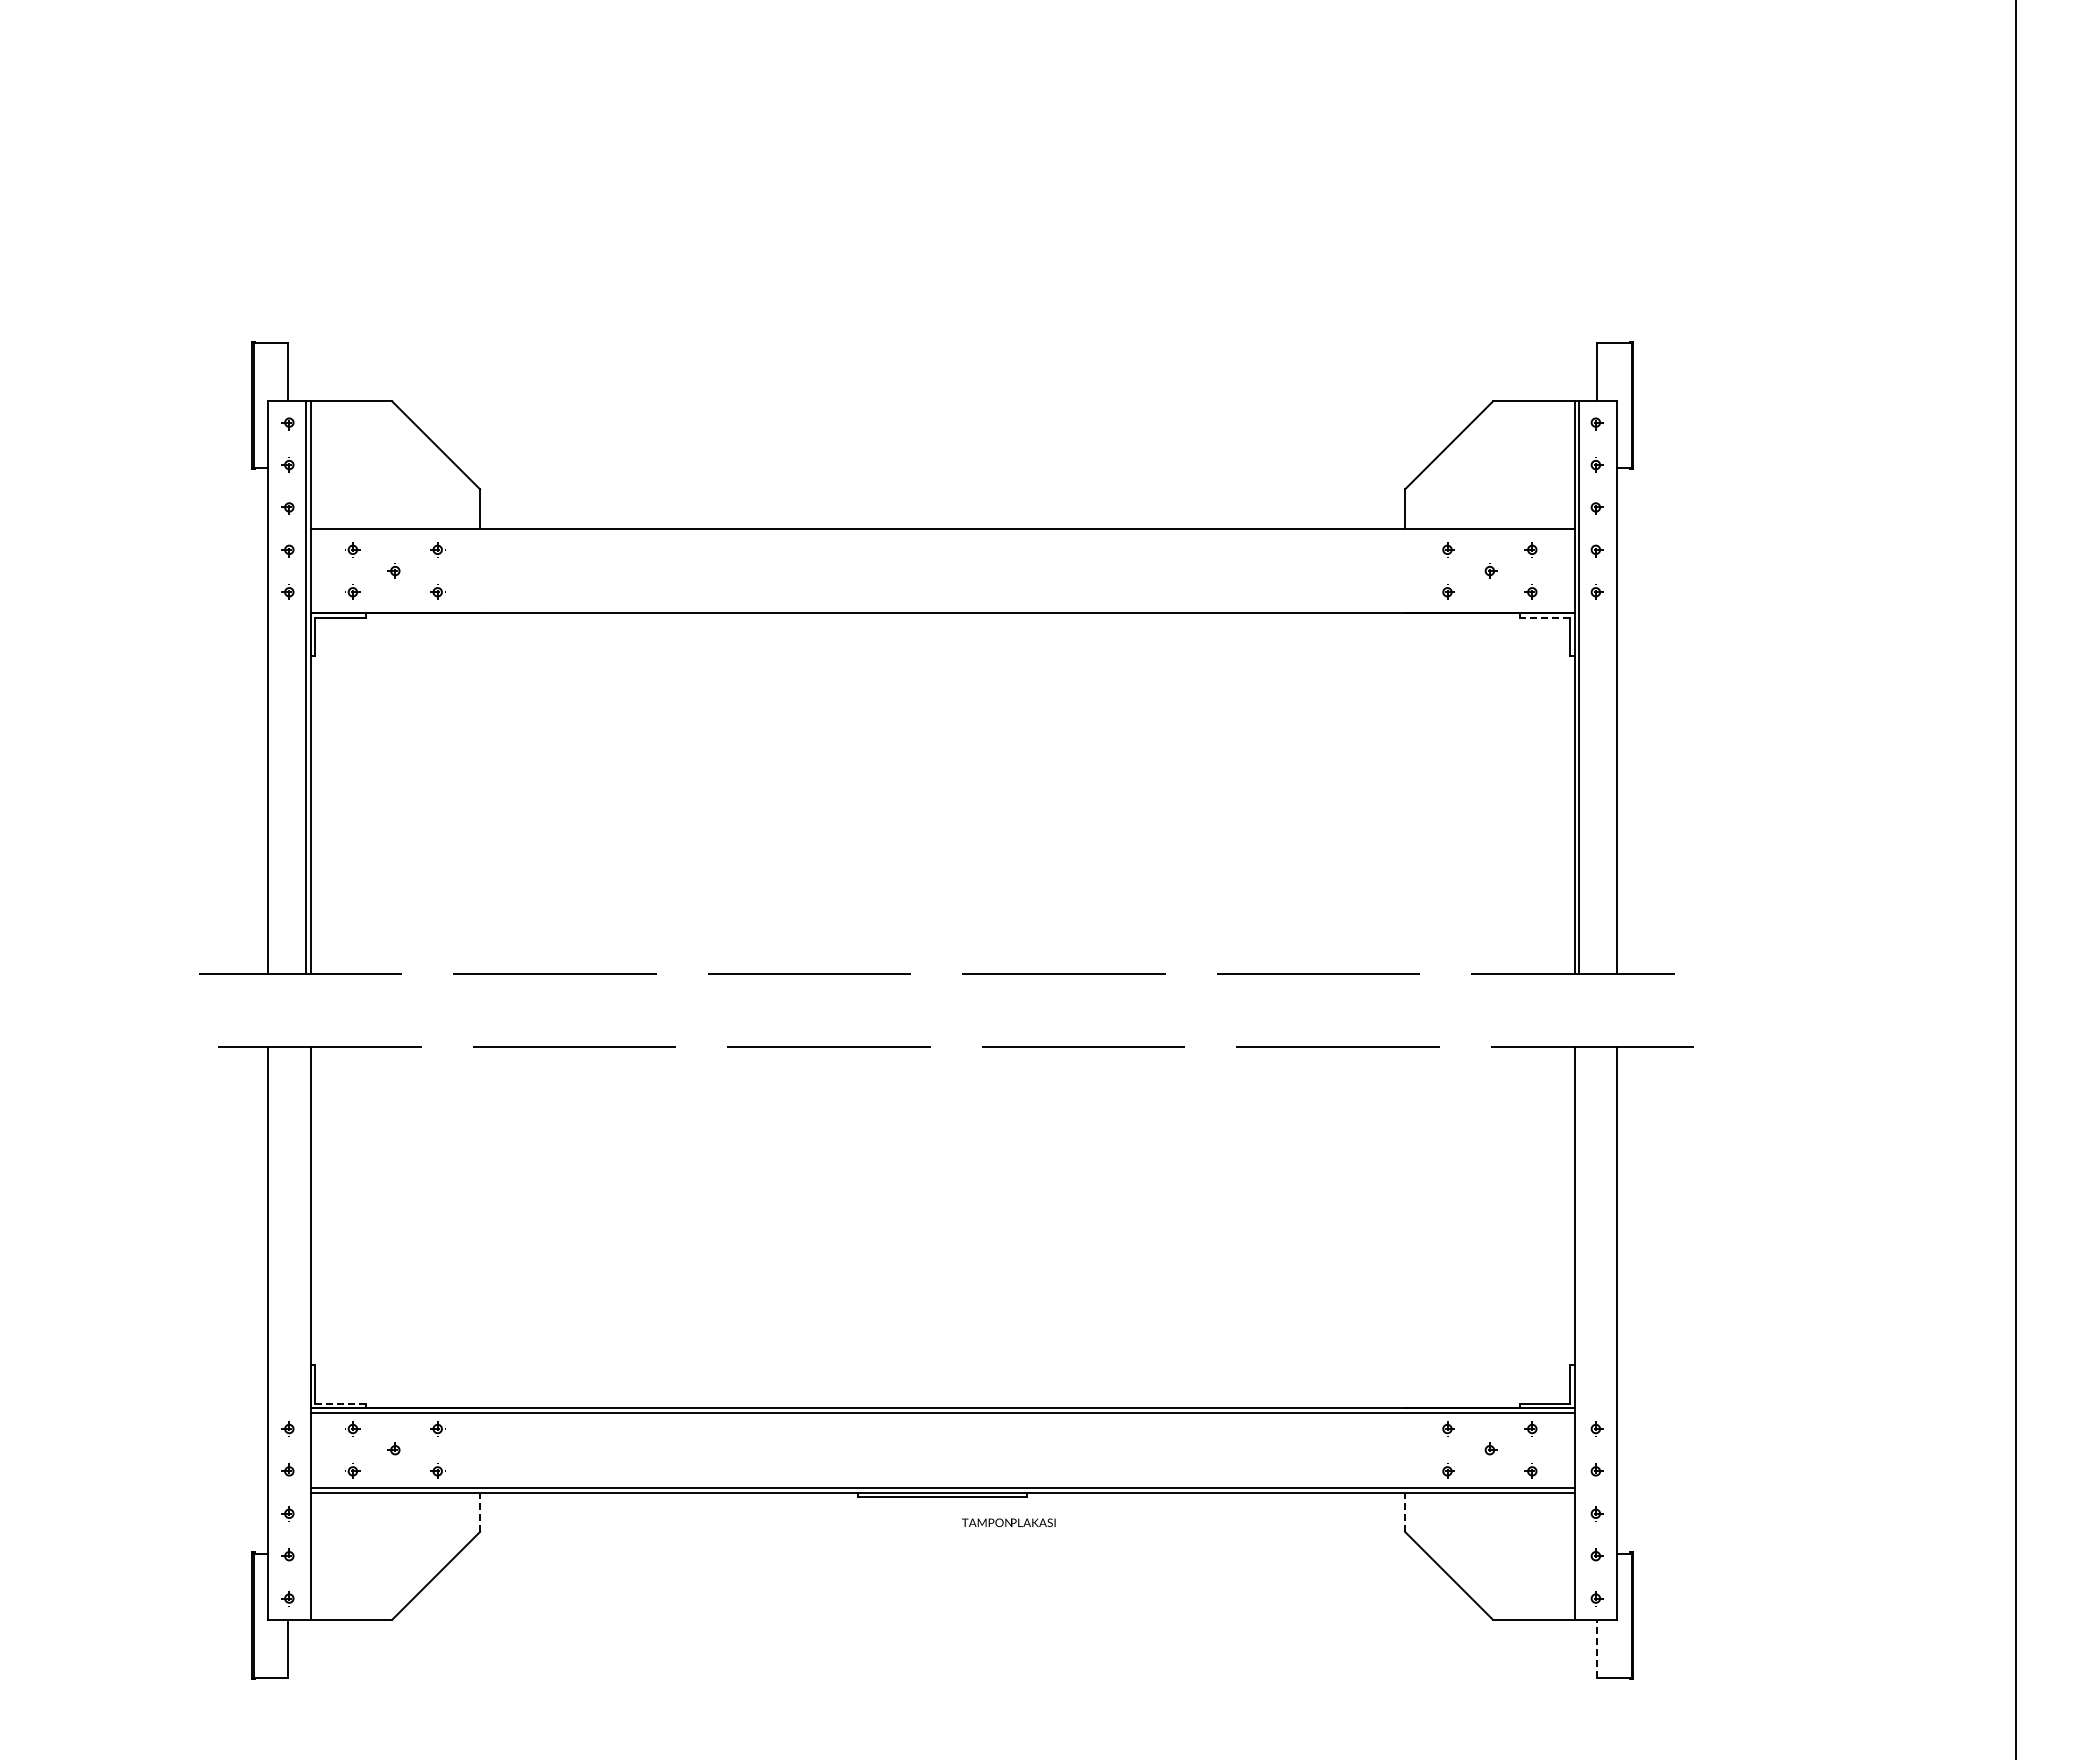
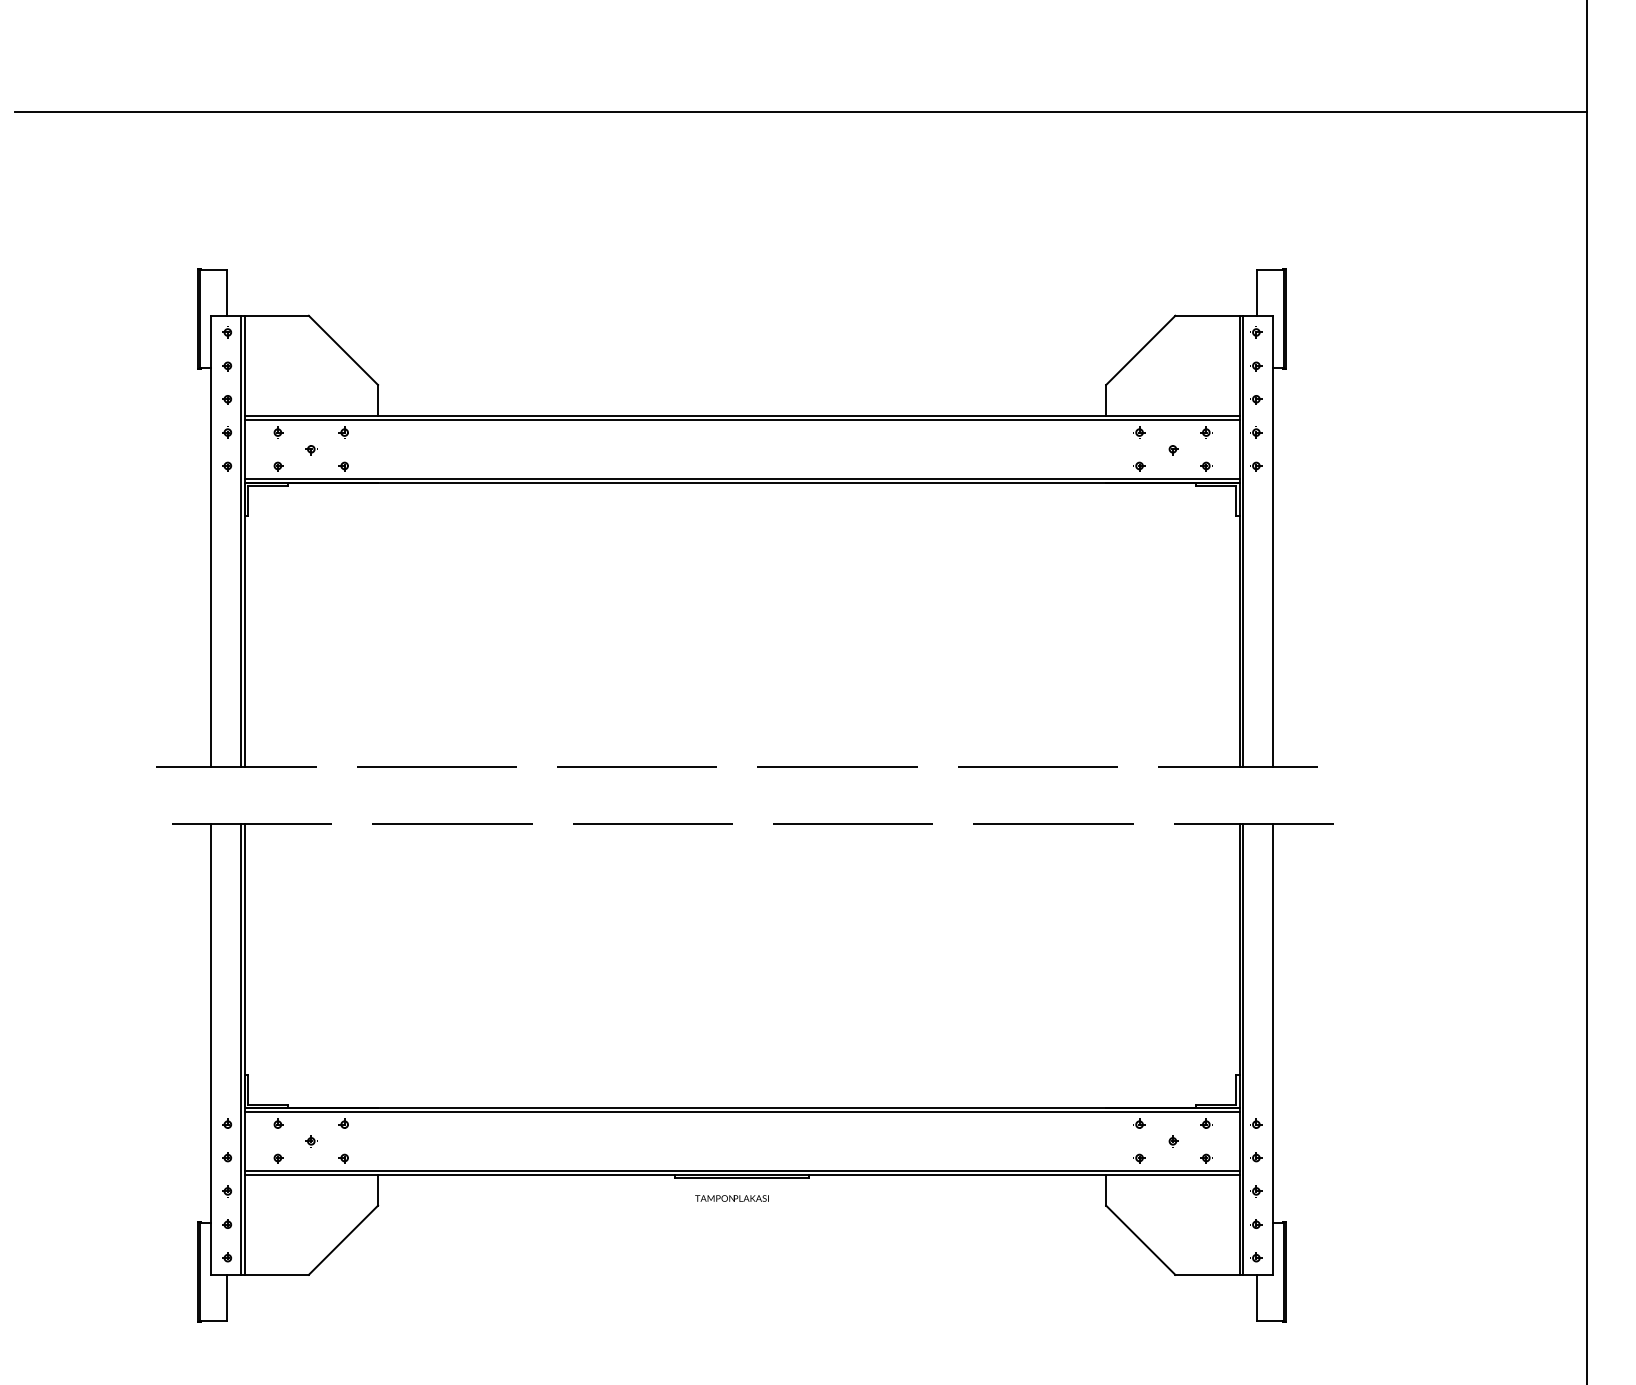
line: (1016, 142) -> (800, 111), added
line: (942, 533) -> (742, 419), added
line: (942, 608) -> (742, 478), added
line: (1544, 617) -> (1215, 485), dashed -> solid
line: (306, 1332) -> (241, 1048), added
line: (1578, 1332) -> (1242, 1048), added
line: (340, 1403) -> (268, 1104), dashed -> solid
line: (480, 1512) -> (378, 1190), dashed -> solid
line: (1405, 1512) -> (1106, 1190), dashed -> solid
text: (1008, 1522) -> (731, 1198), moved
line: (1596, 1648) -> (1256, 1297), dashed -> solid

